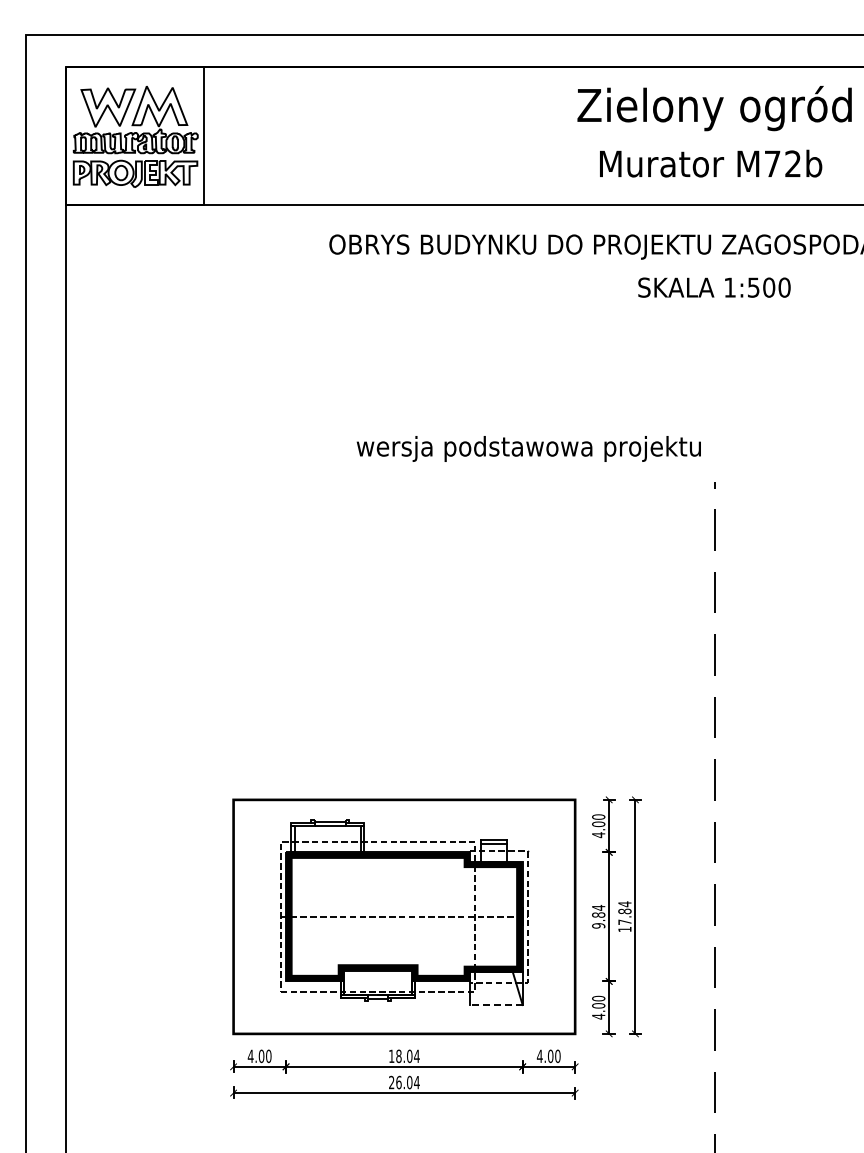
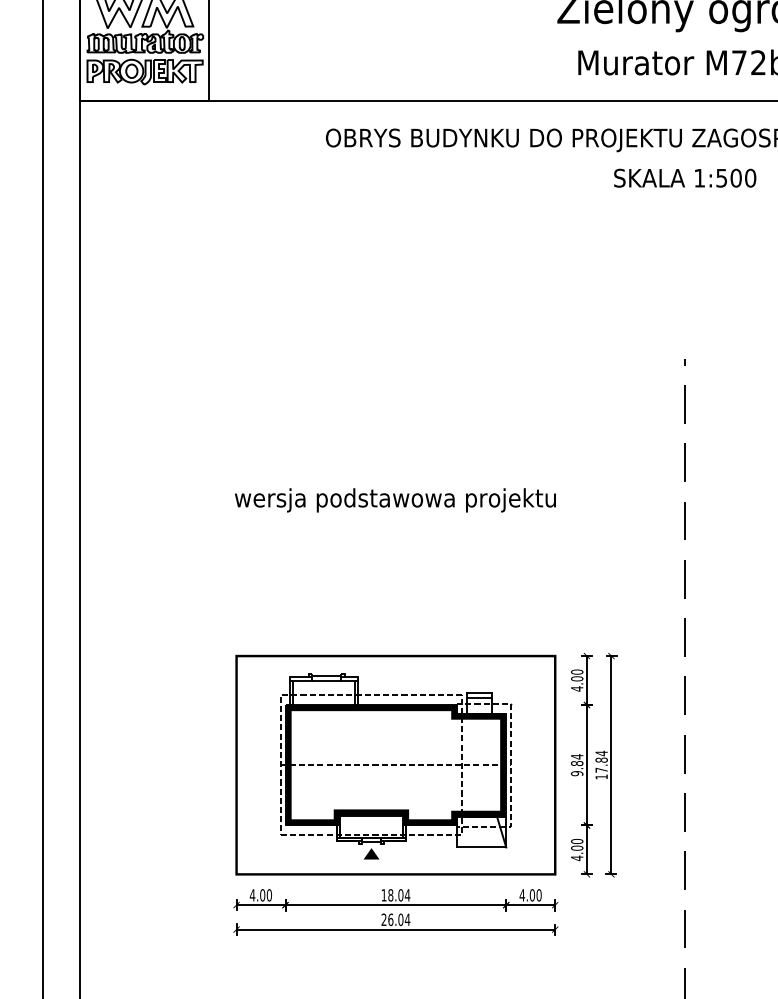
text: (528, 448) -> (395, 499), moved
line: (495, 1005) -> (480, 847), dashed -> solid
fill: (377, 1011) -> (370, 853), added

